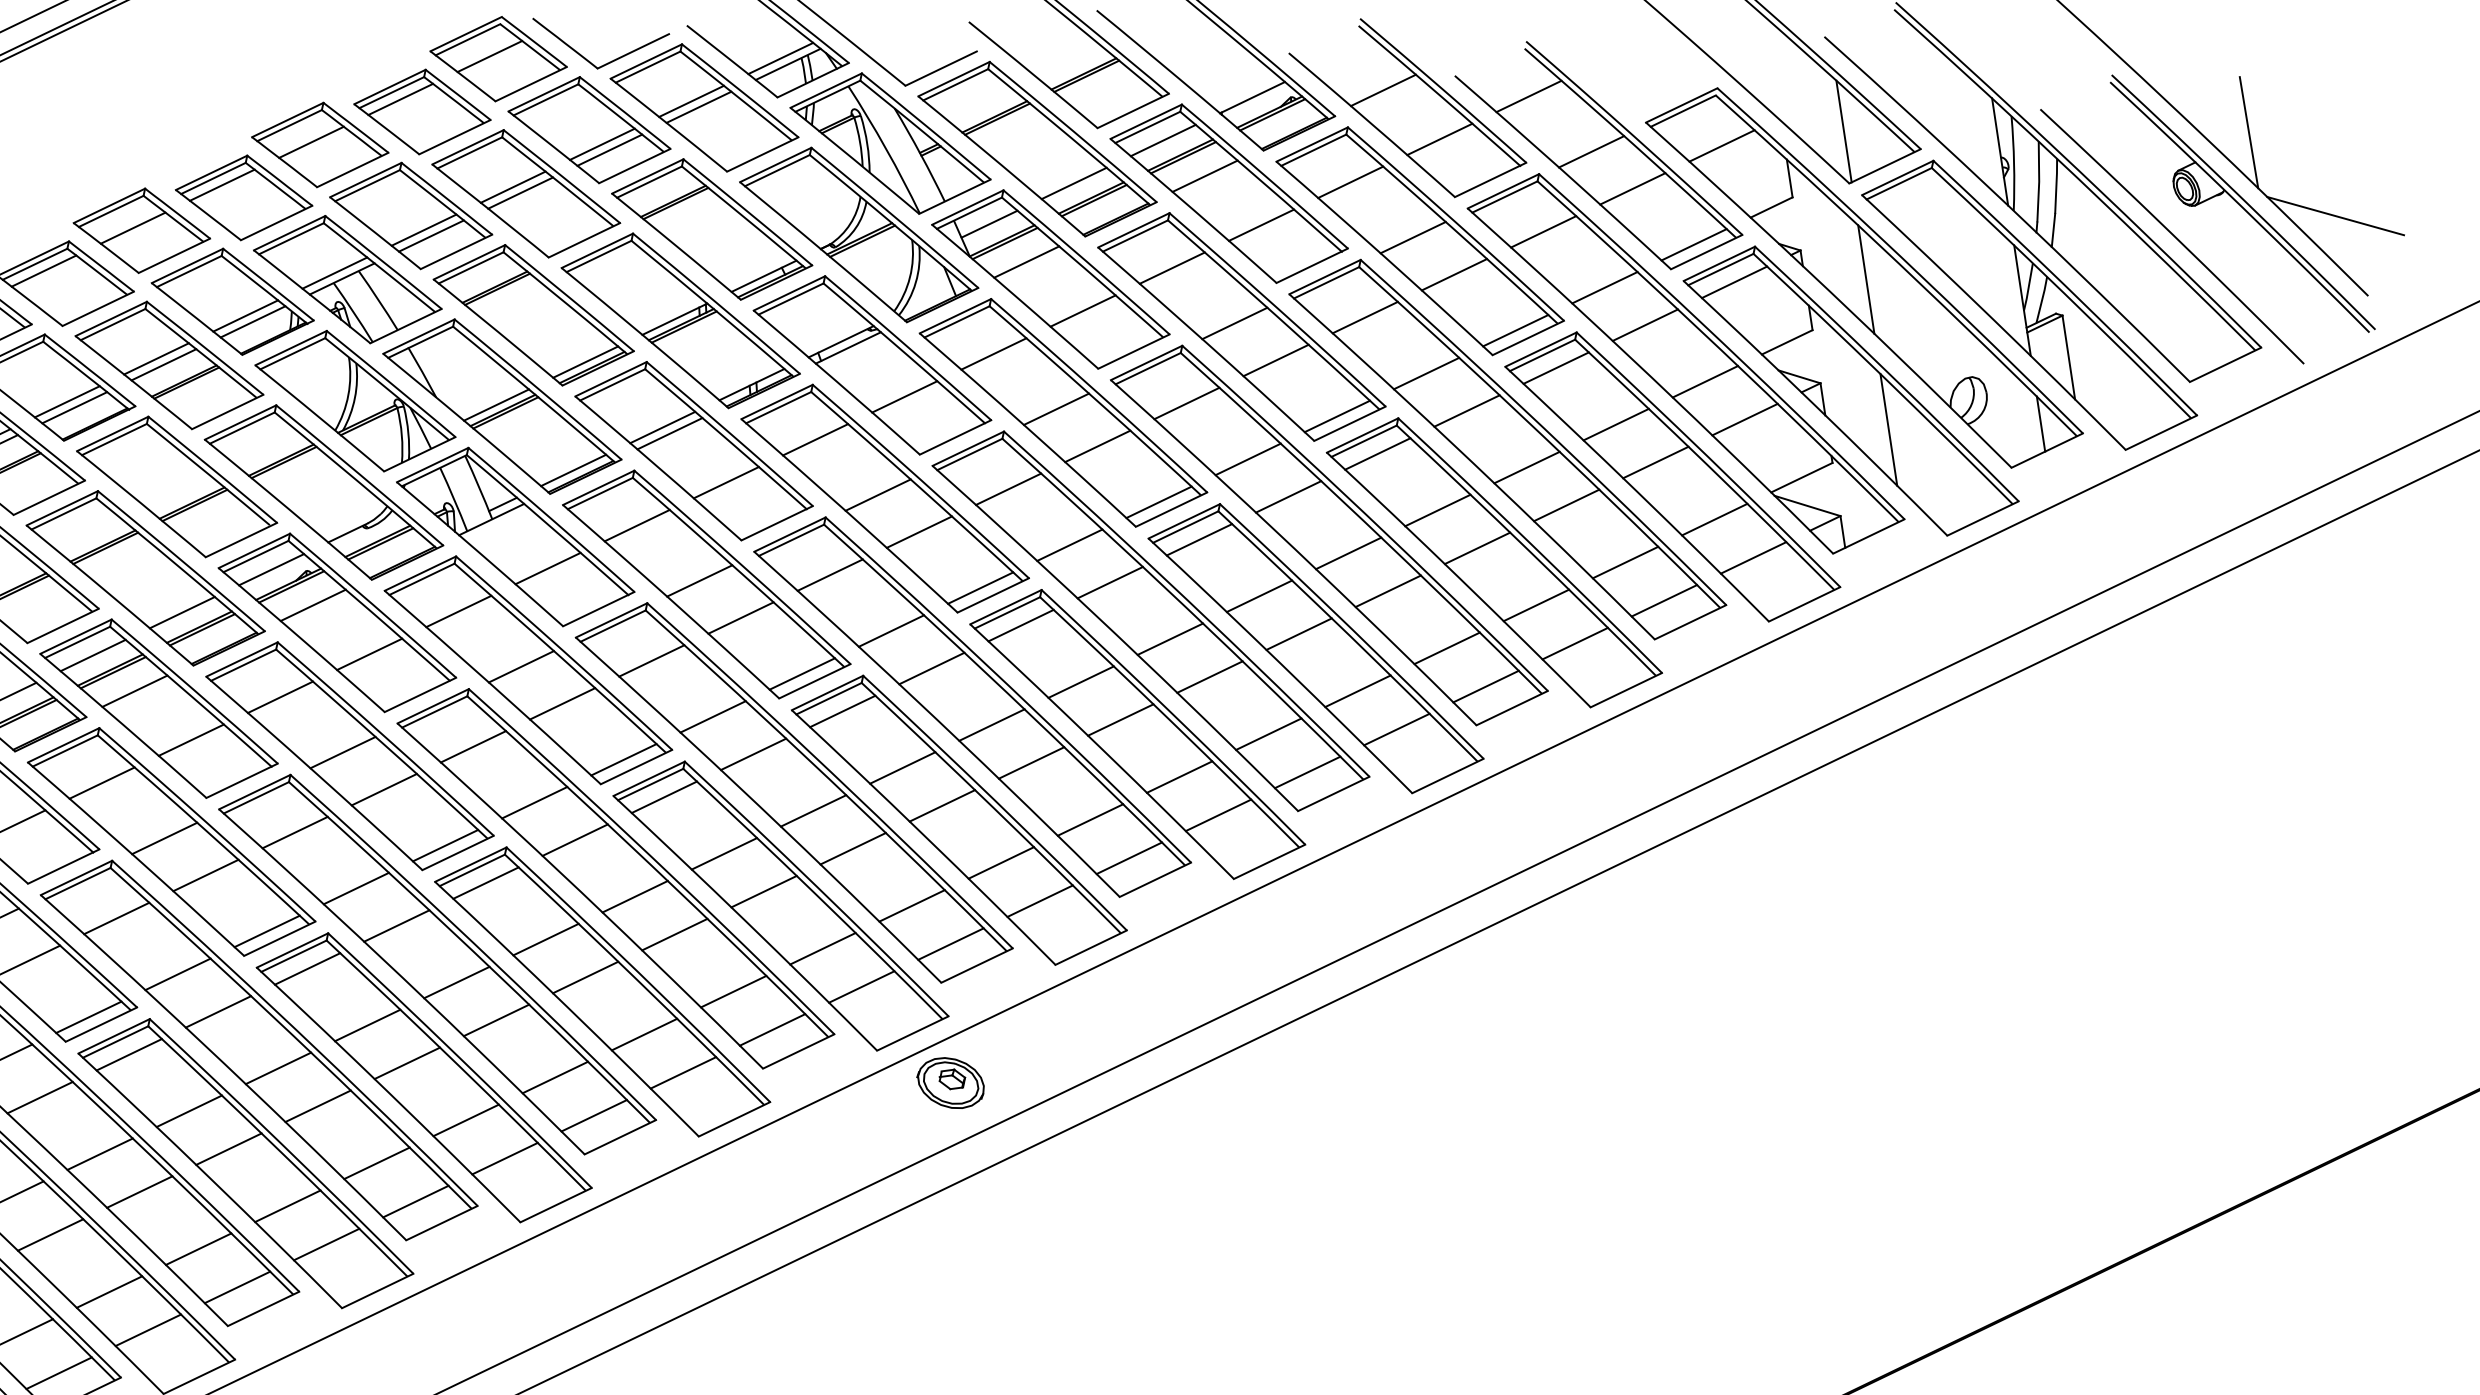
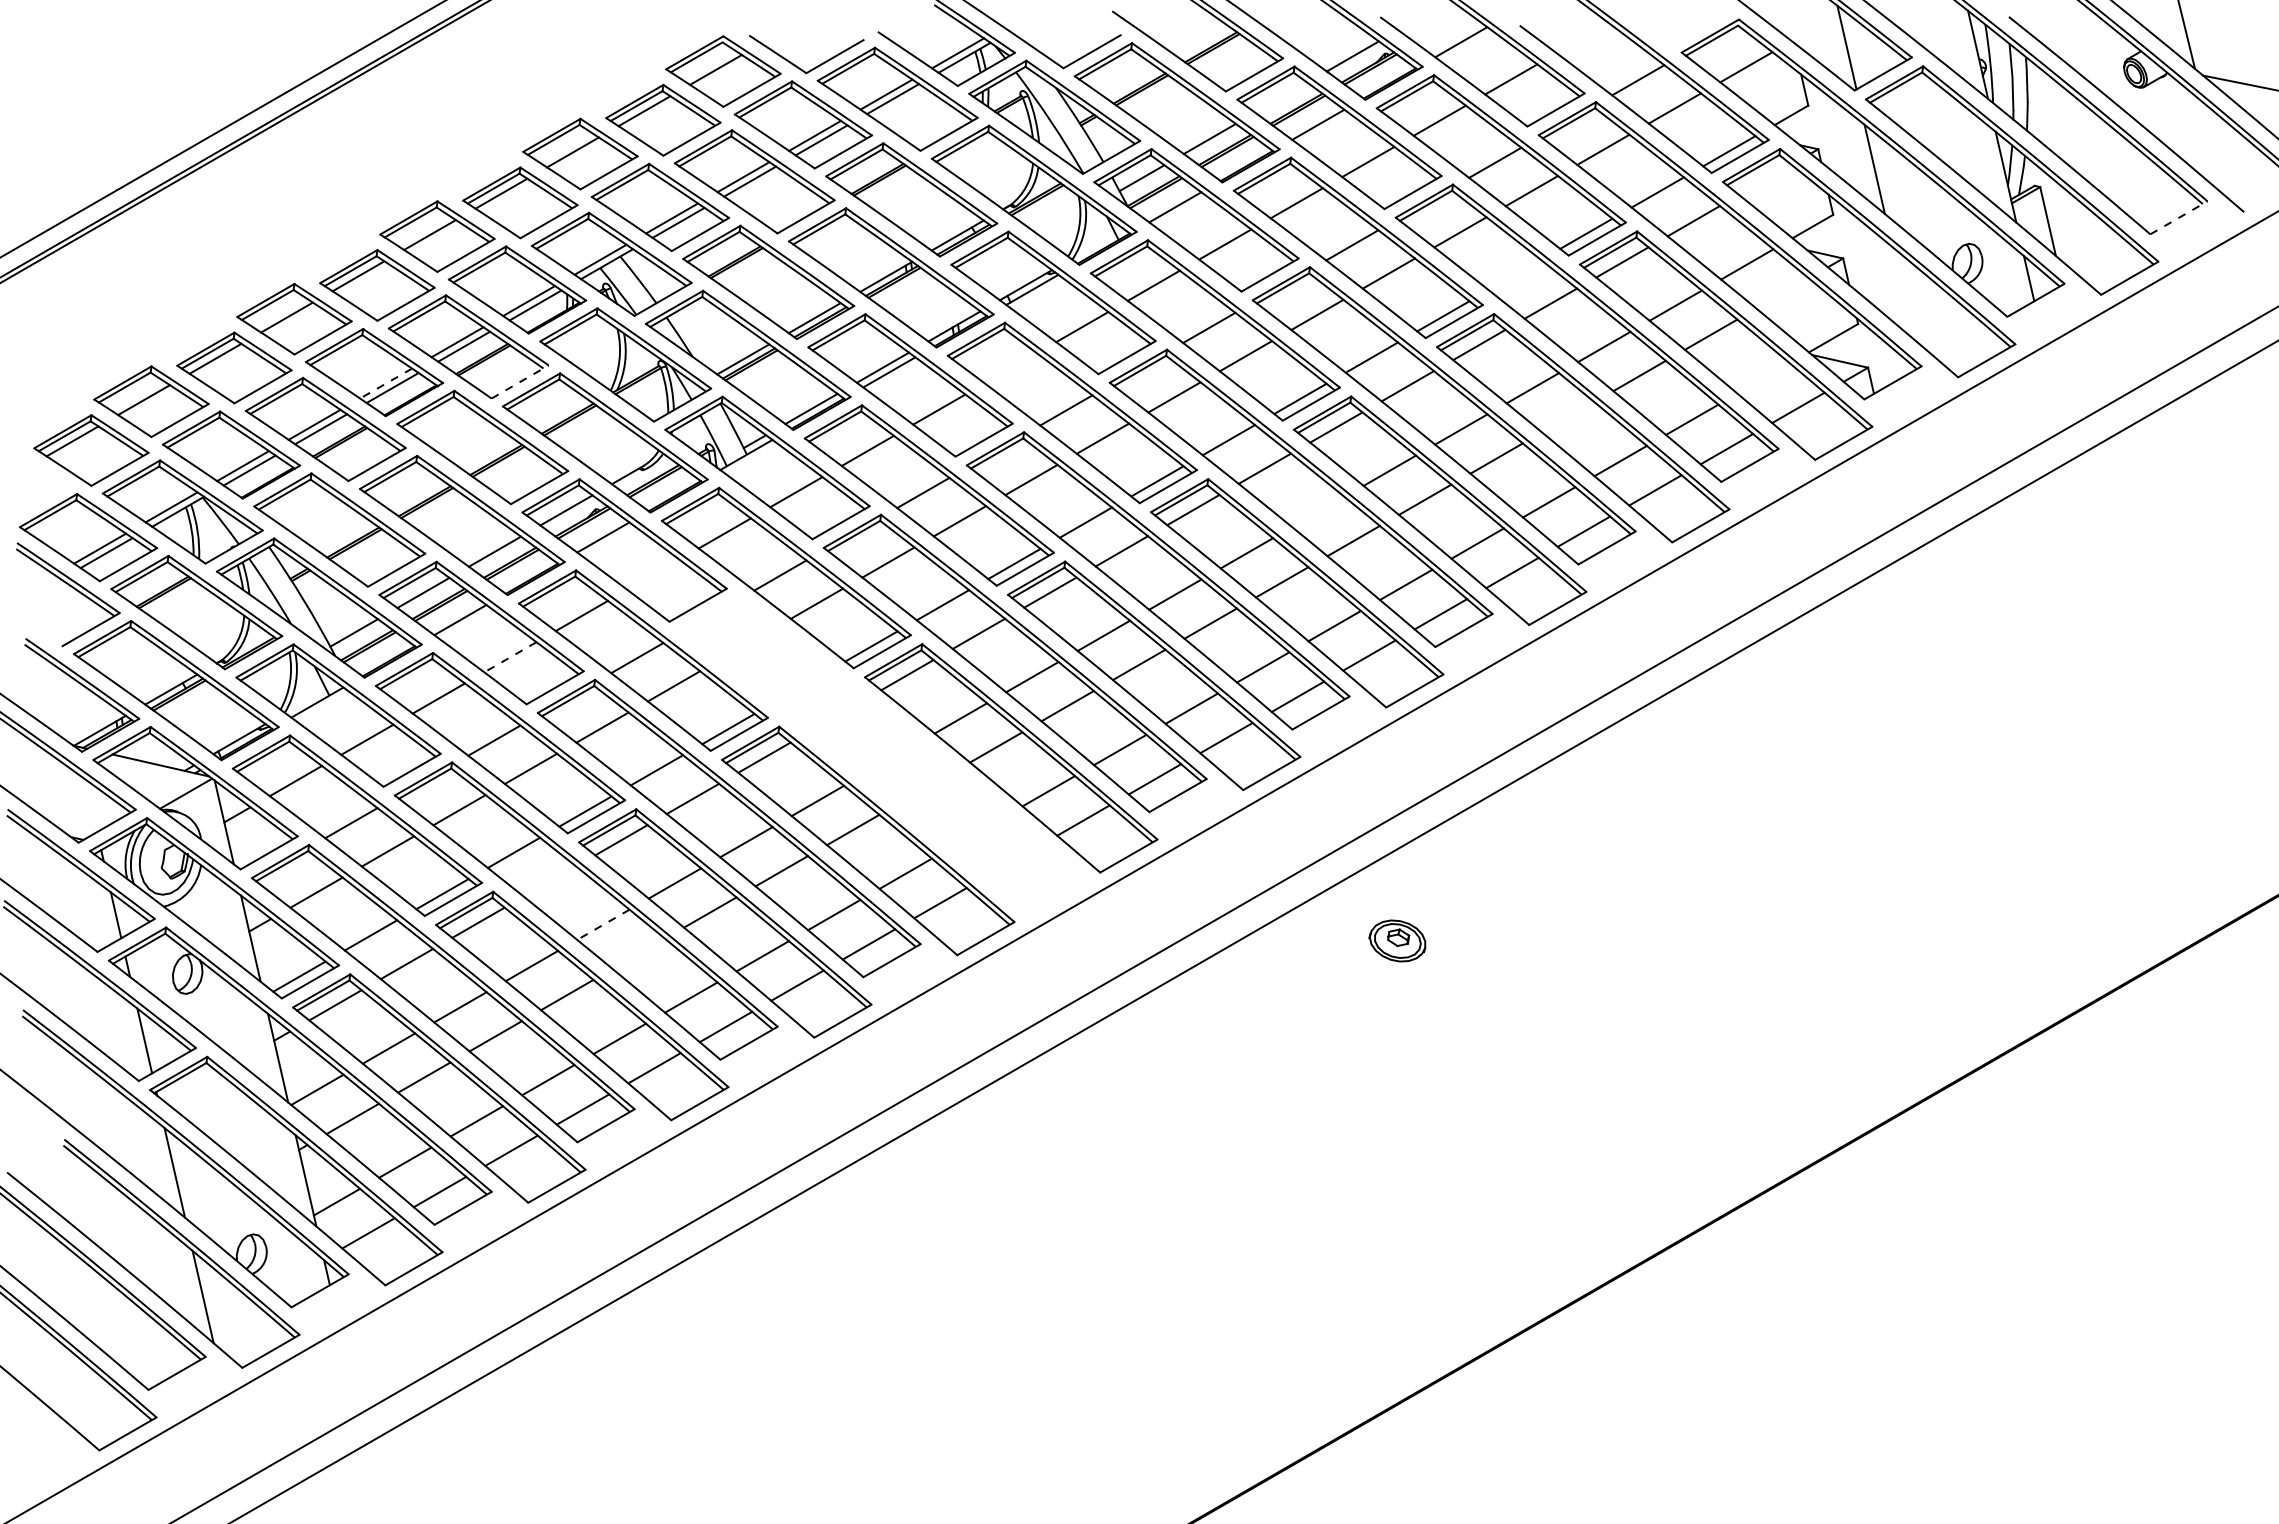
line: (1528, 96) -> (1582, 38), removed
line: (1163, 140) -> (1281, 97), removed
line: (1734, 281) -> (1765, 179), removed
line: (2226, 364) -> (2179, 217), solid -> dashed
line: (1426, 372) -> (1514, 274), removed
line: (67, 401) -> (386, 383), solid -> dashed
line: (228, 411) -> (520, 381), solid -> dashed
line: (1744, 419) -> (1782, 293), removed
line: (1888, 429) -> (1902, 292), removed
line: (815, 439) -> (1010, 368), removed
line: (1714, 519) -> (1763, 378), removed
line: (1477, 548) -> (1568, 417), removed
line: (1170, 638) -> (1318, 511), removed
line: (369, 654) -> (653, 574), removed
line: (190, 740) -> (509, 657), solid -> dashed
part: (615, 878) -> (871, 745), removed
line: (217, 1011) -> (549, 881), removed
line: (278, 1069) -> (603, 925), solid -> dashed
part: (950, 1082) -> (1397, 940), moved
line: (317, 1105) -> (638, 953), removed

